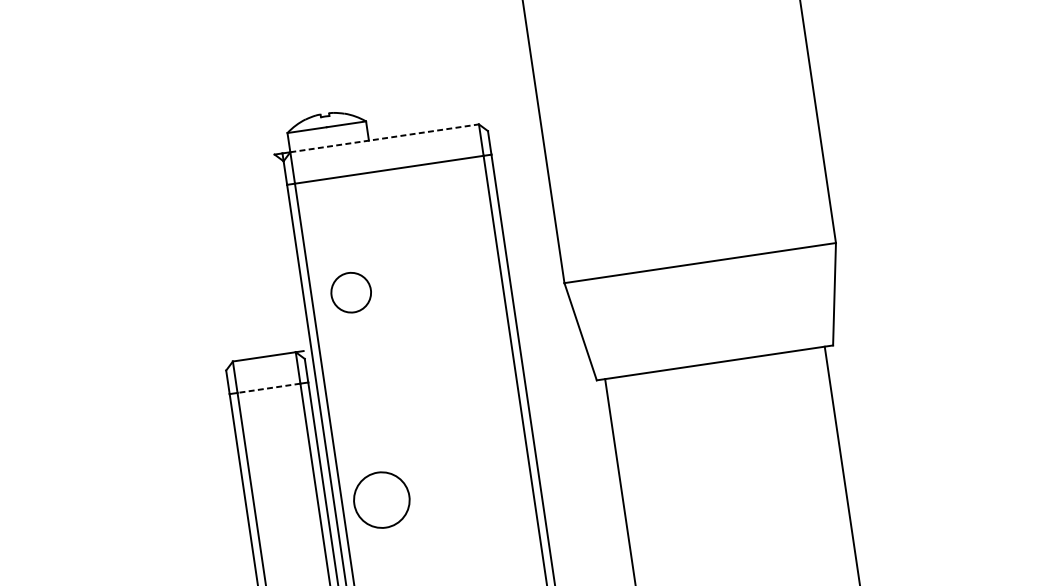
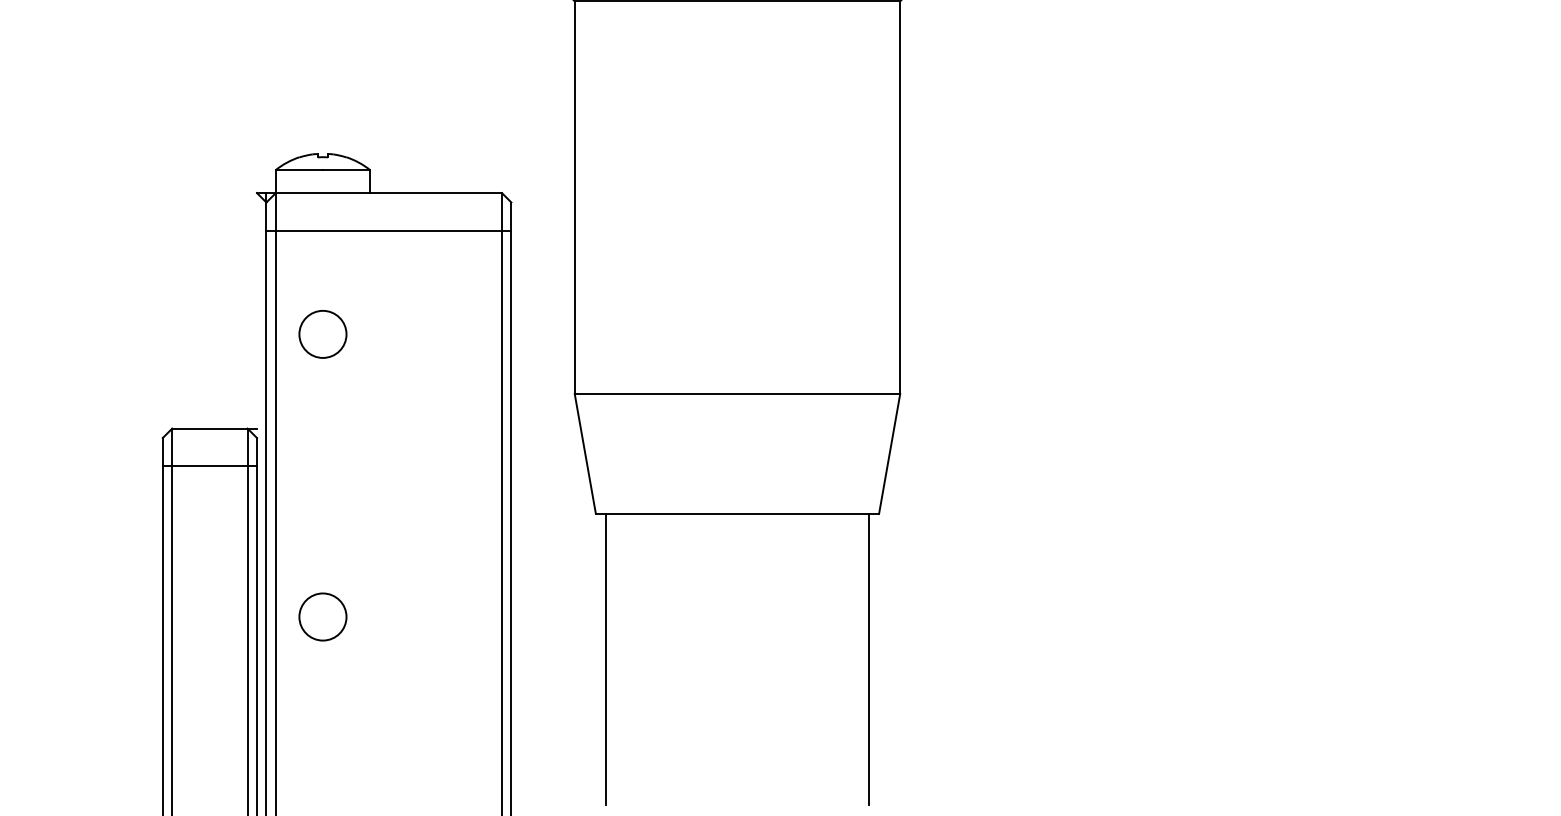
line: (385, 138) -> (389, 193), dashed -> solid
circle: (350, 292) -> (322, 334), moved
line: (268, 388) -> (209, 466), dashed -> solid
circle: (381, 499) -> (322, 616), size x0.71

